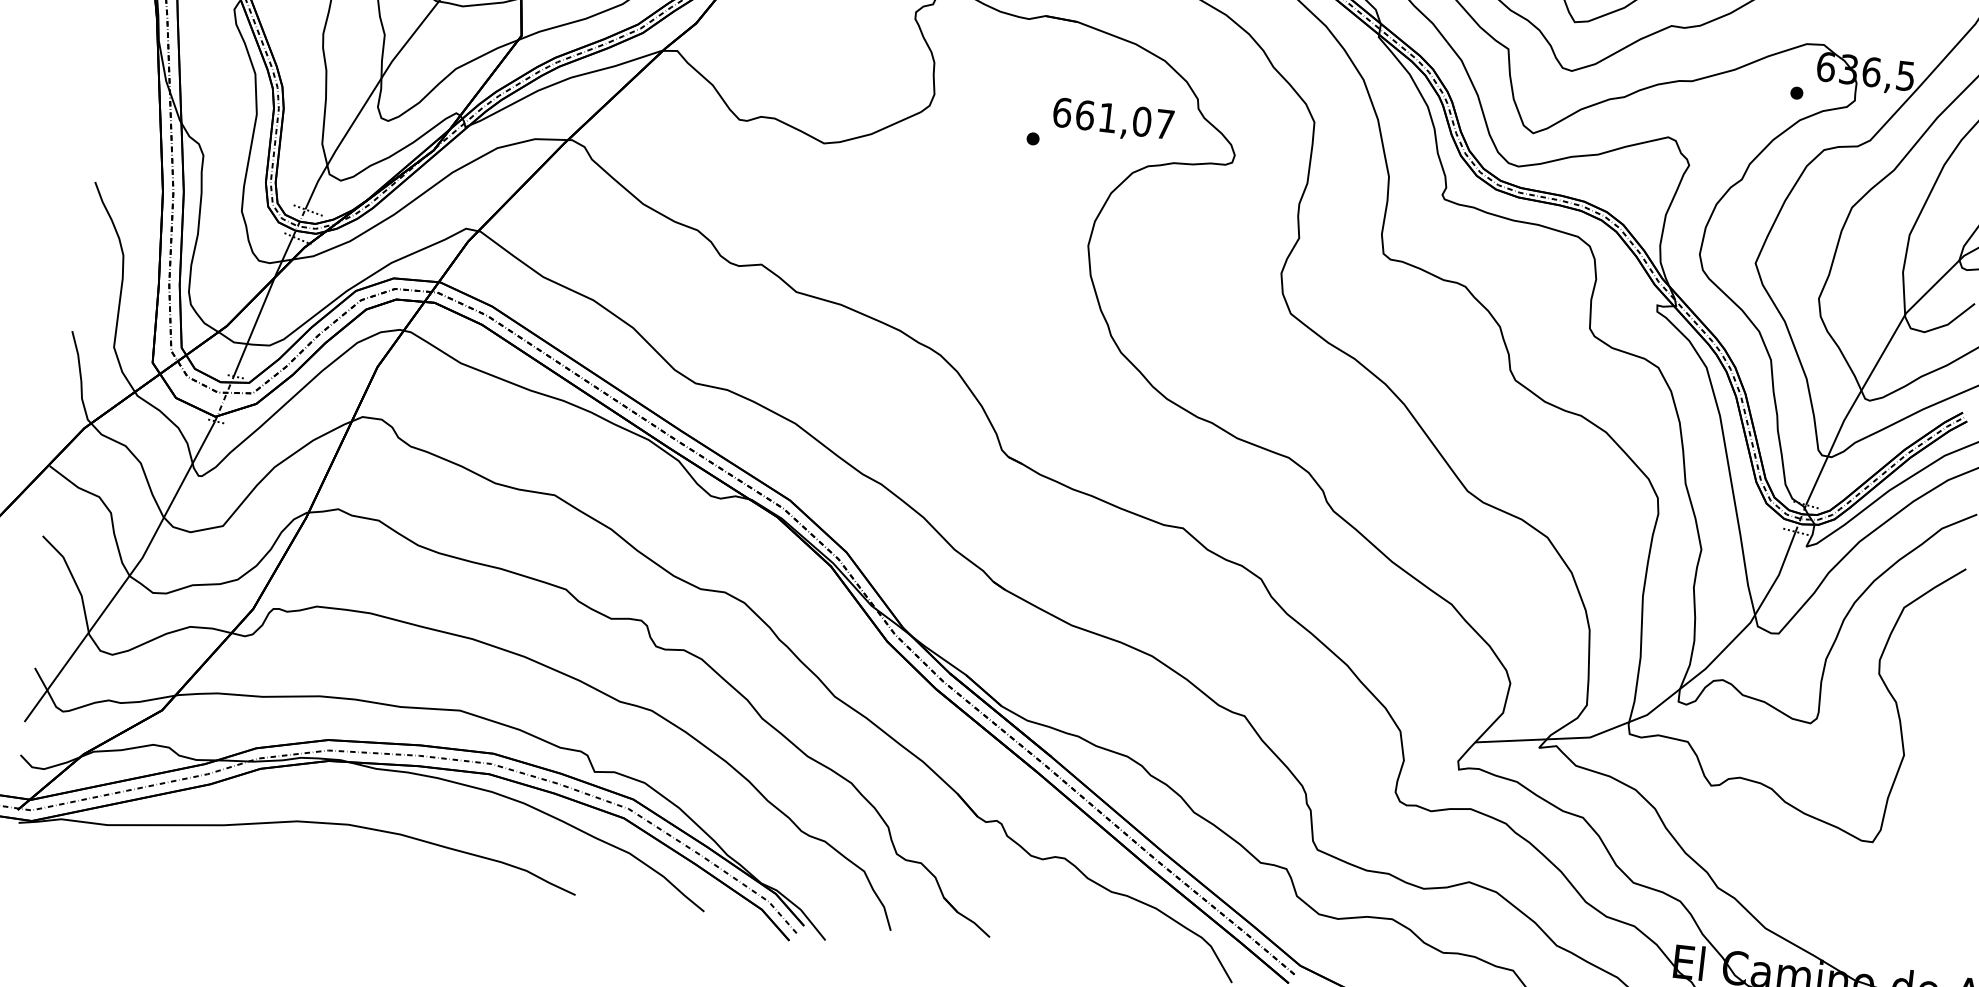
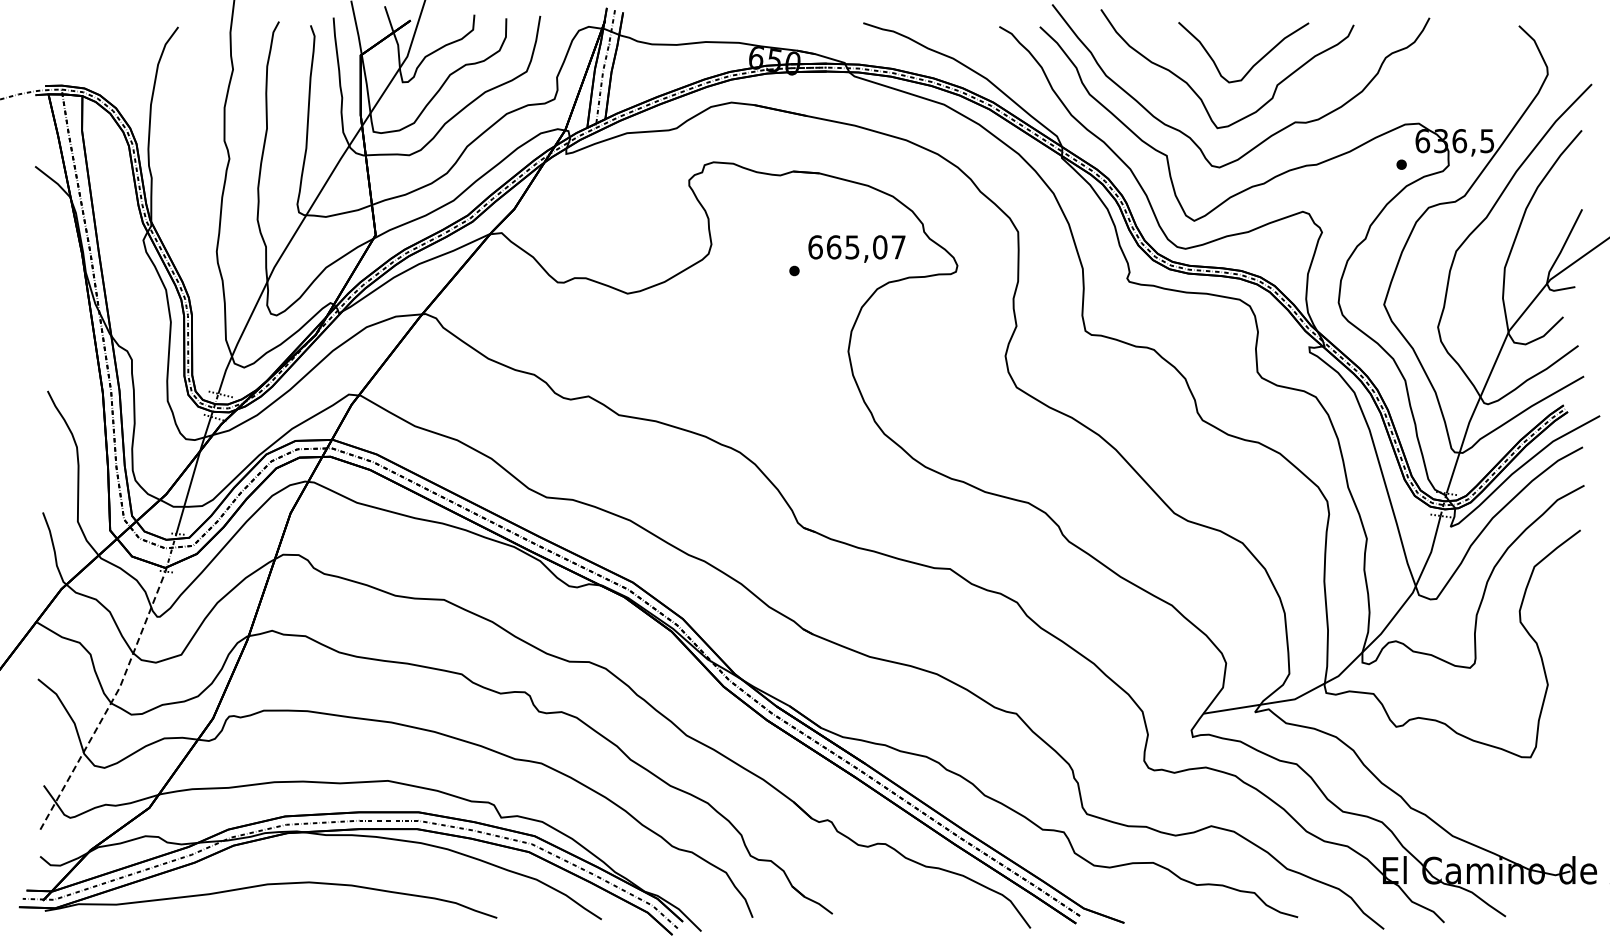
text: (1107, 118) -> (852, 247), 661,07 -> 665,07
line: (129, 576) -> (111, 703), solid -> dashed

